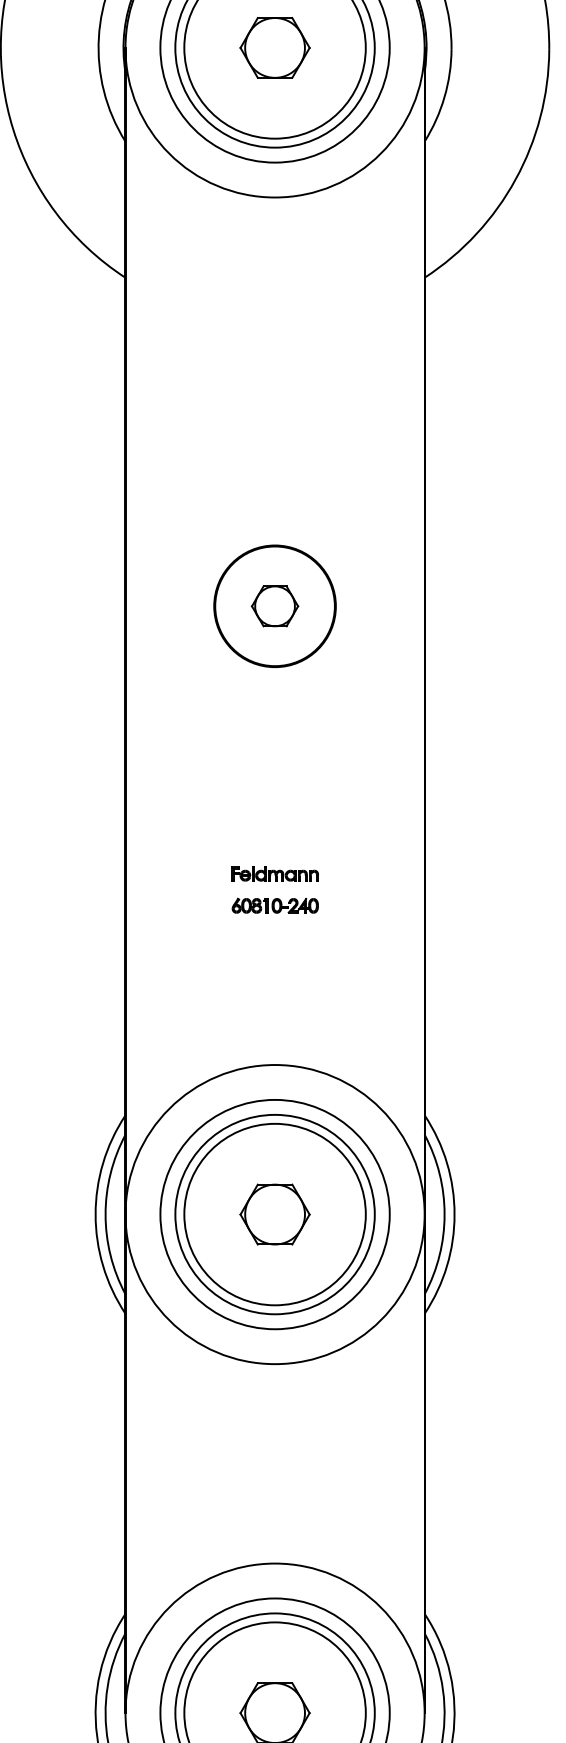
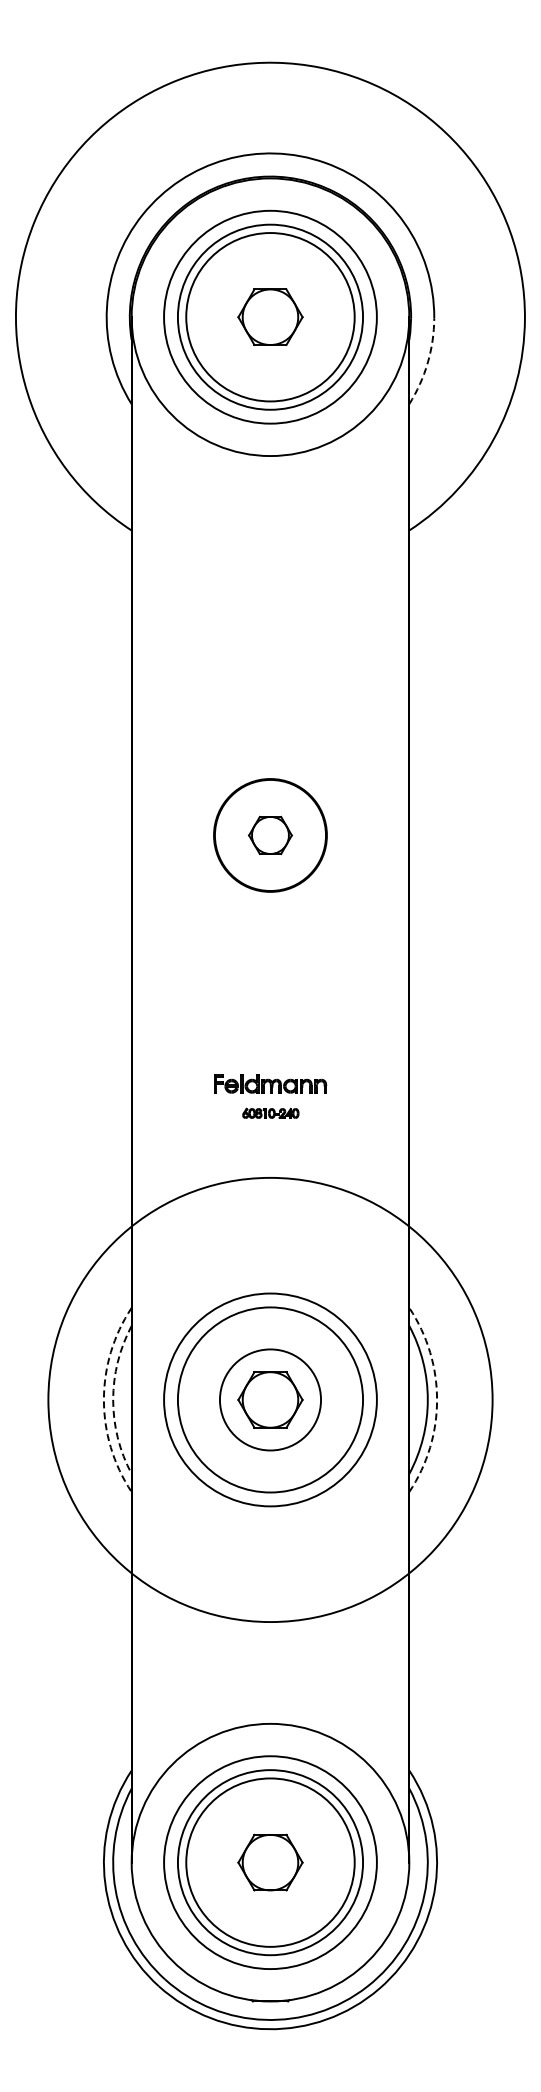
arc: (444, 97) -> (427, 363), solid -> dashed
part: (275, 873) -> (270, 1083), size x1.4
part: (275, 905) -> (270, 1113), size x0.7
arc: (95, 1214) -> (103, 1399), solid -> dashed
arc: (105, 1214) -> (113, 1399), solid -> dashed
circle: (275, 1214) -> (270, 1399), size x0.6
circle: (275, 1214) -> (270, 1399), size x1.6
arc: (455, 1214) -> (437, 1399), solid -> dashed

